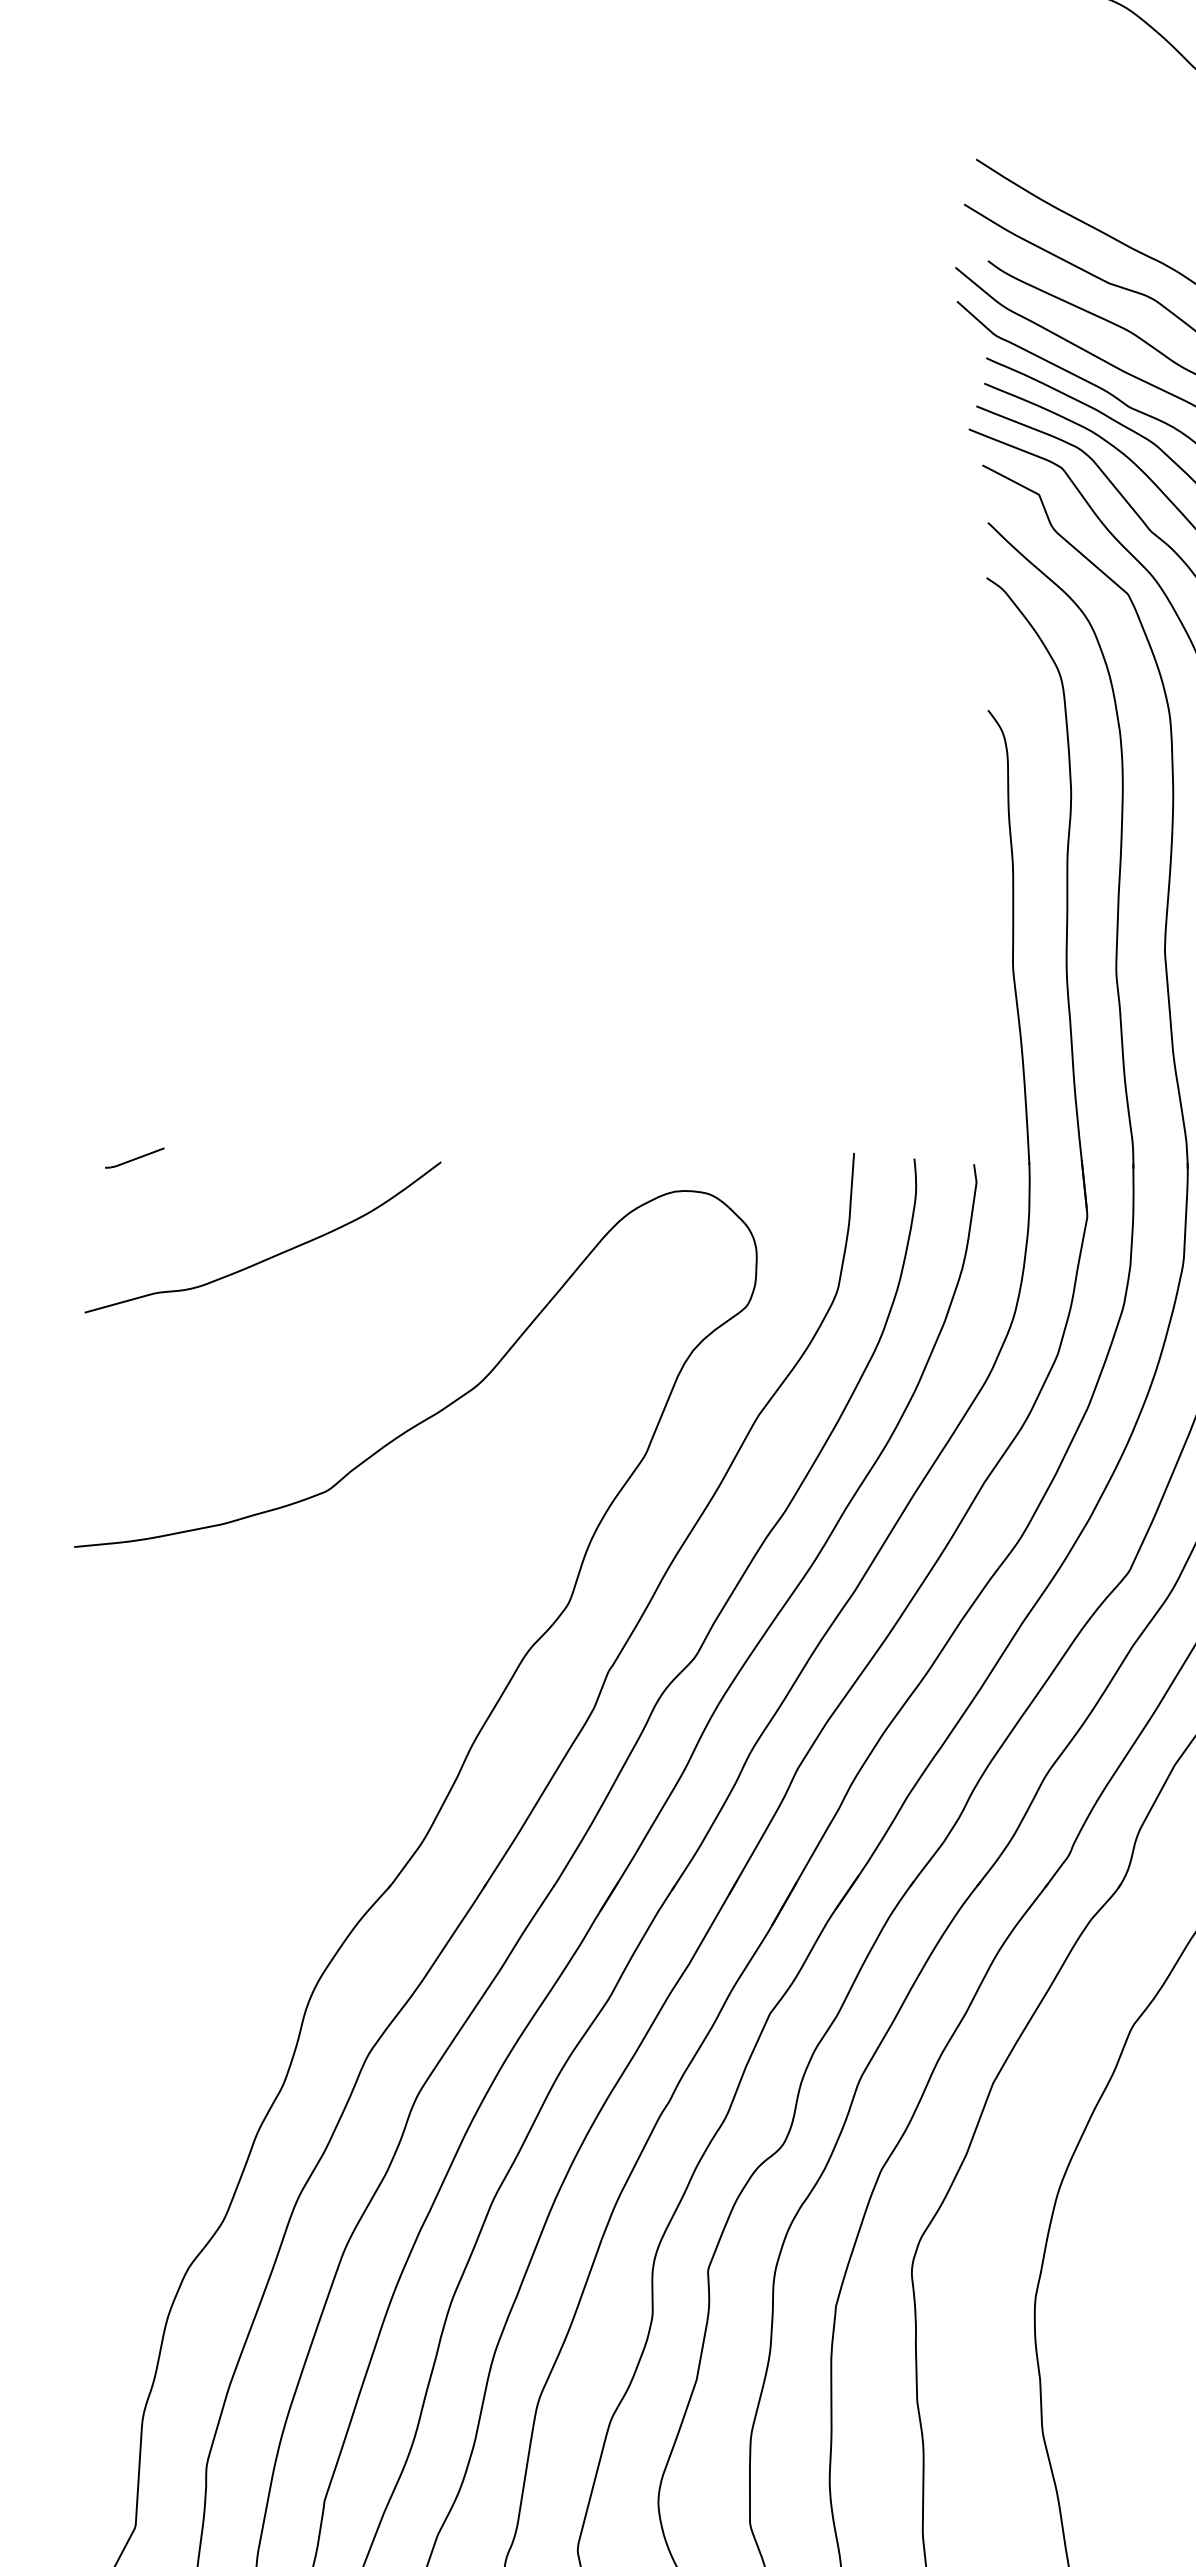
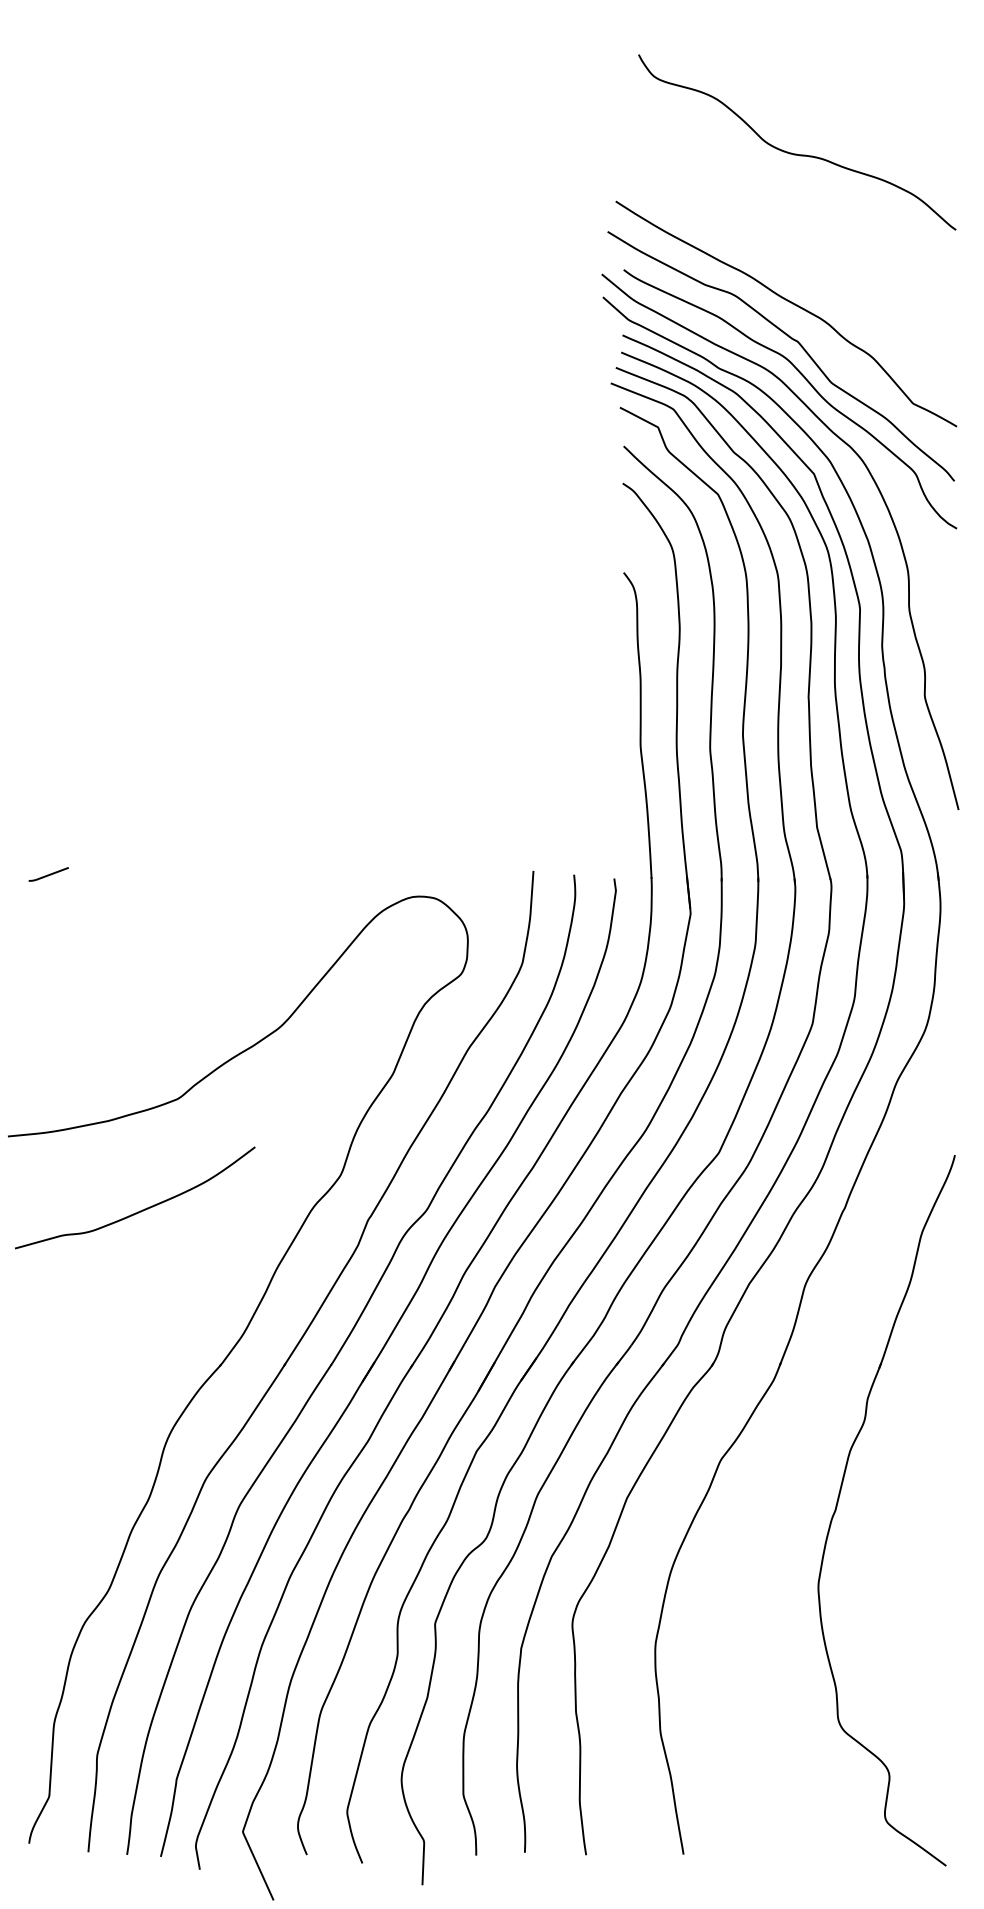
curve: (273, 1254) -> (142, 1209), moved

